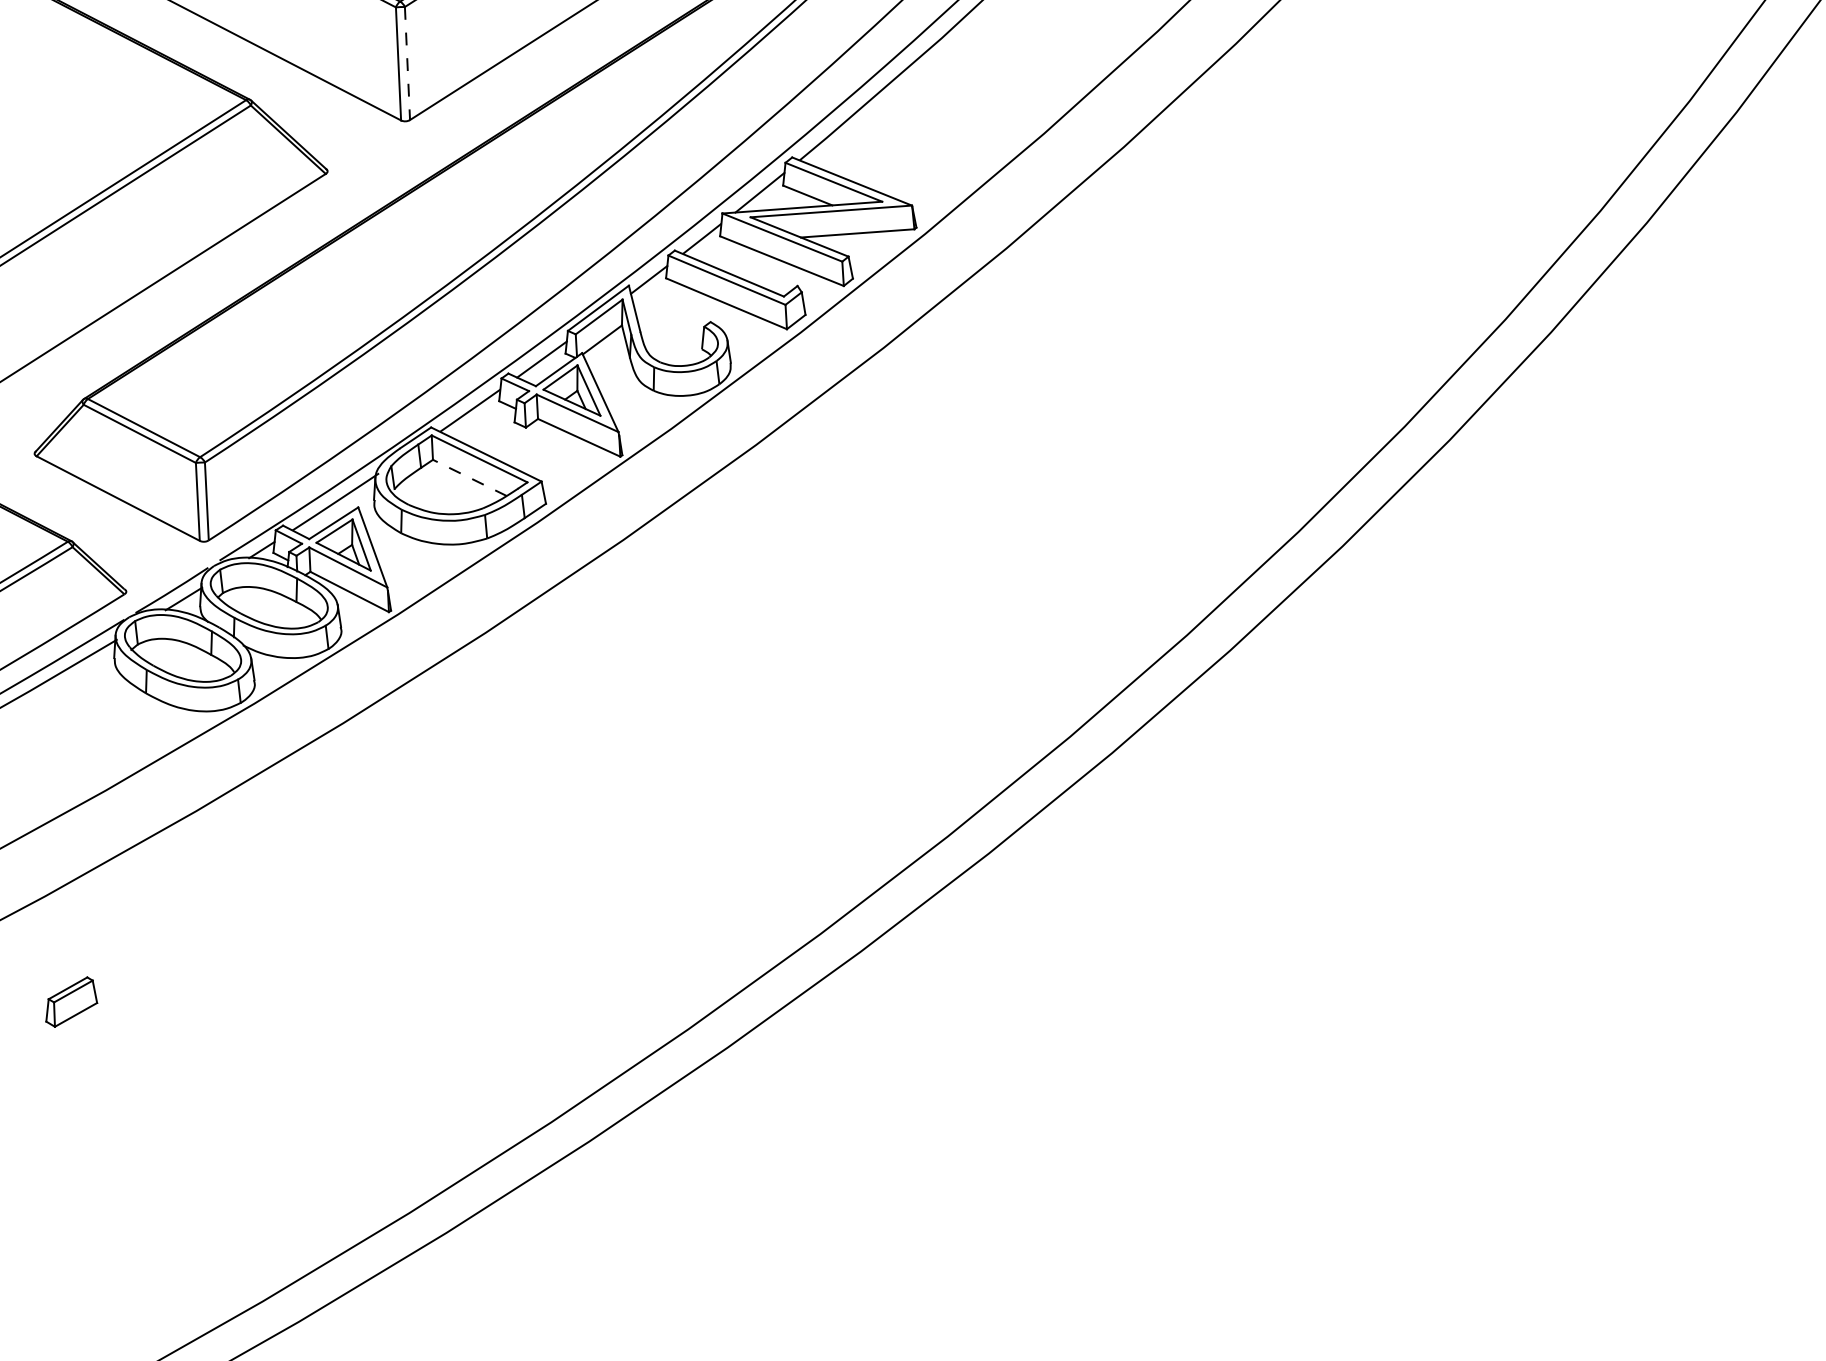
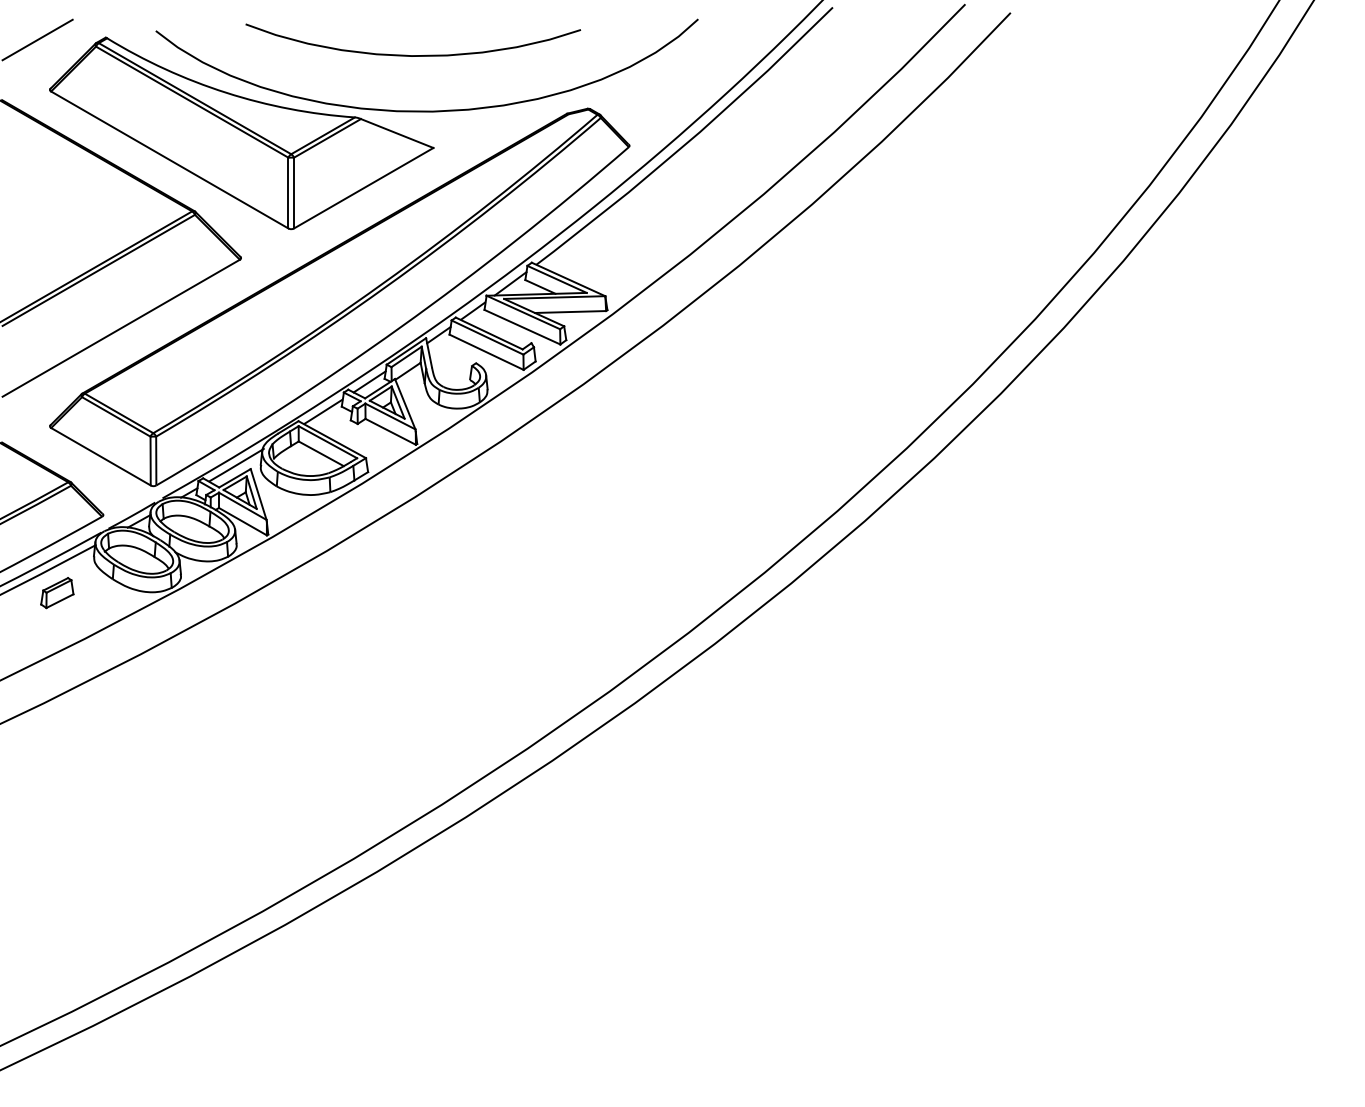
line: (408, 64) -> (294, 193), dashed -> solid
line: (470, 477) -> (321, 453), dashed -> solid
part: (71, 1002) -> (57, 593), moved

